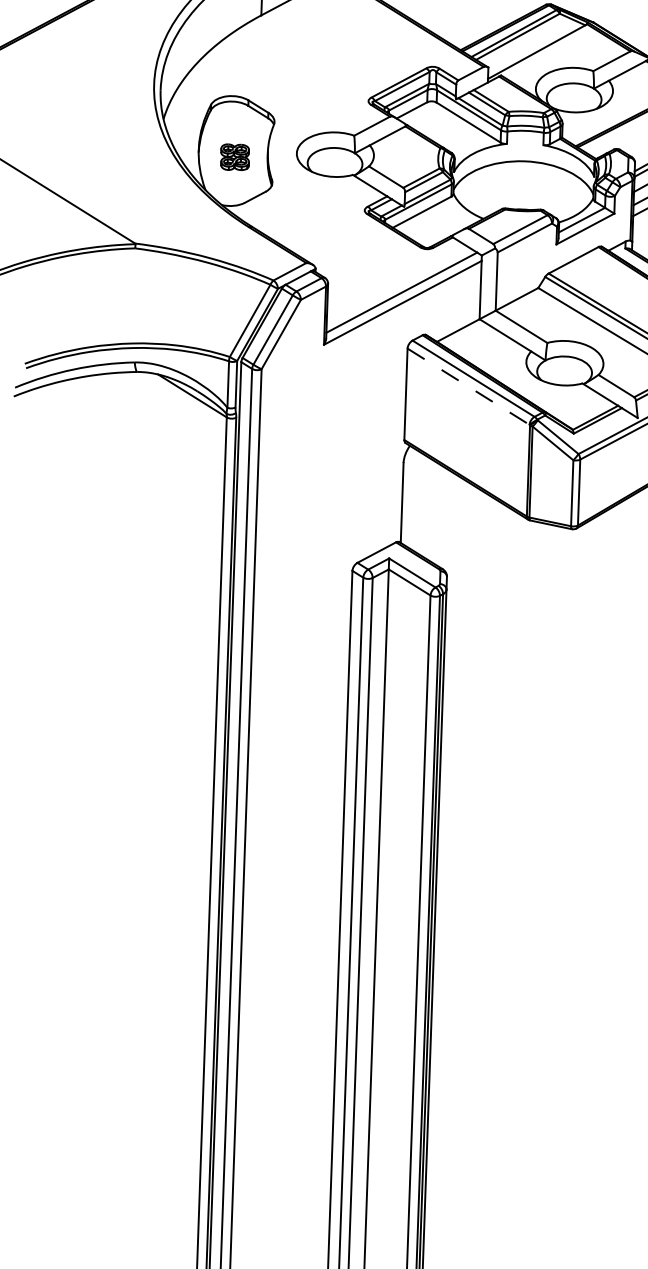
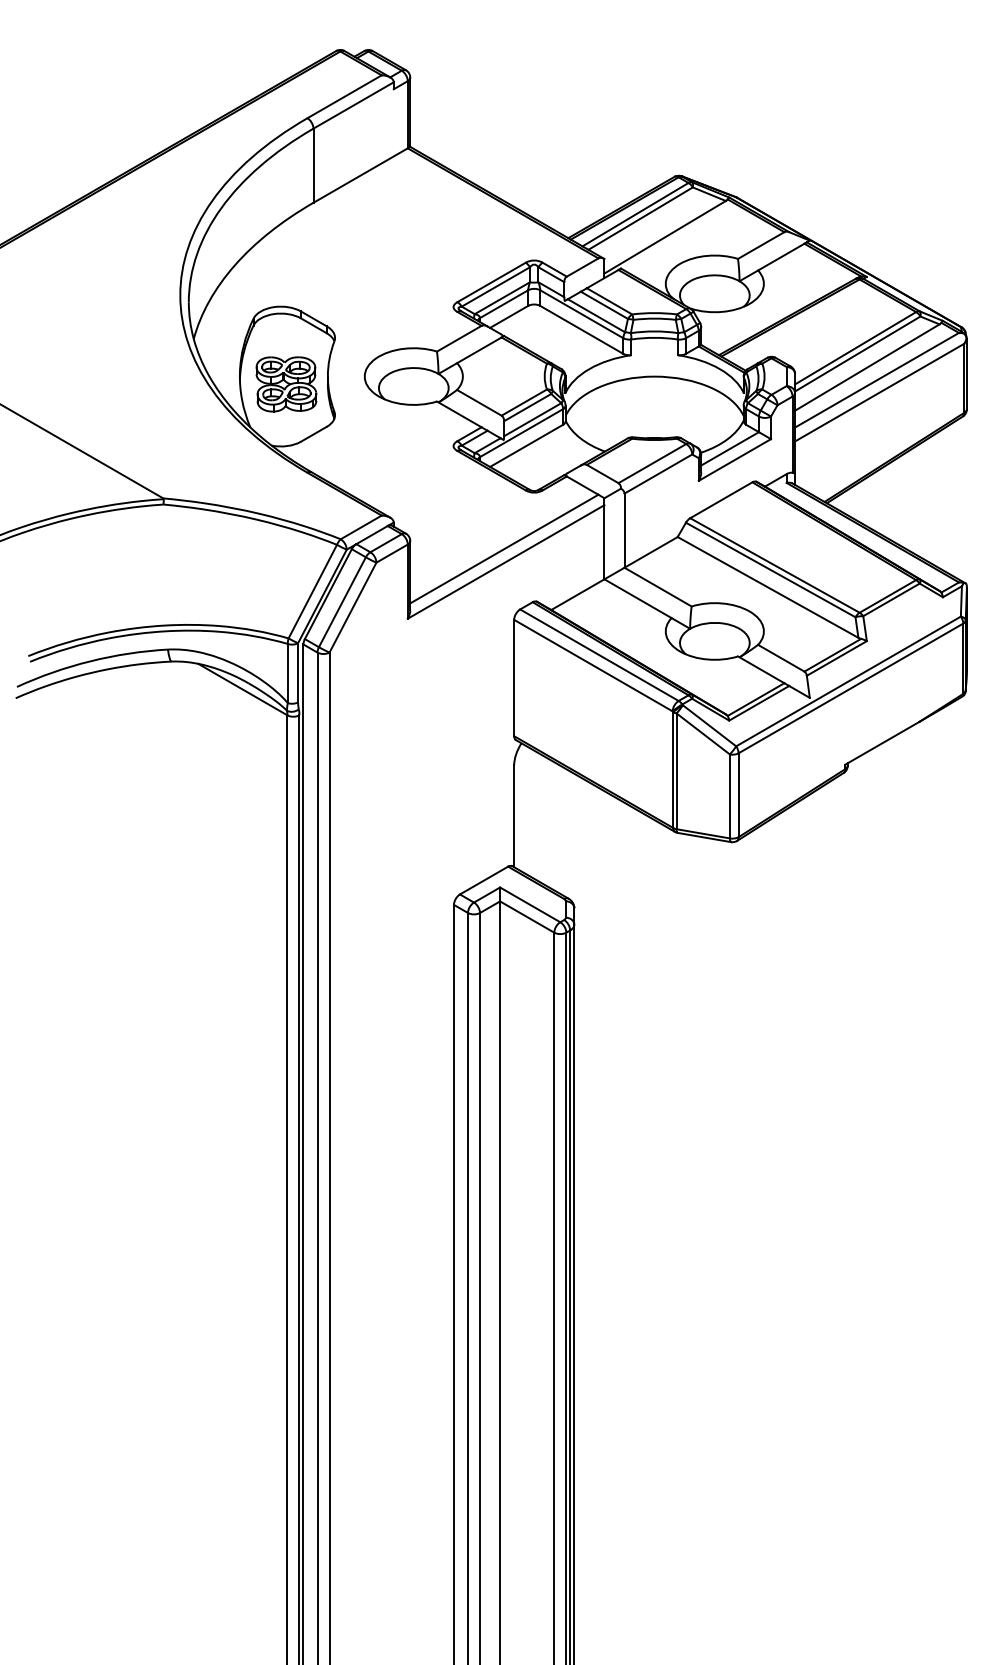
part: (235, 157) -> (286, 384), size x1.67
line: (468, 386) -> (593, 665), dashed -> solid

